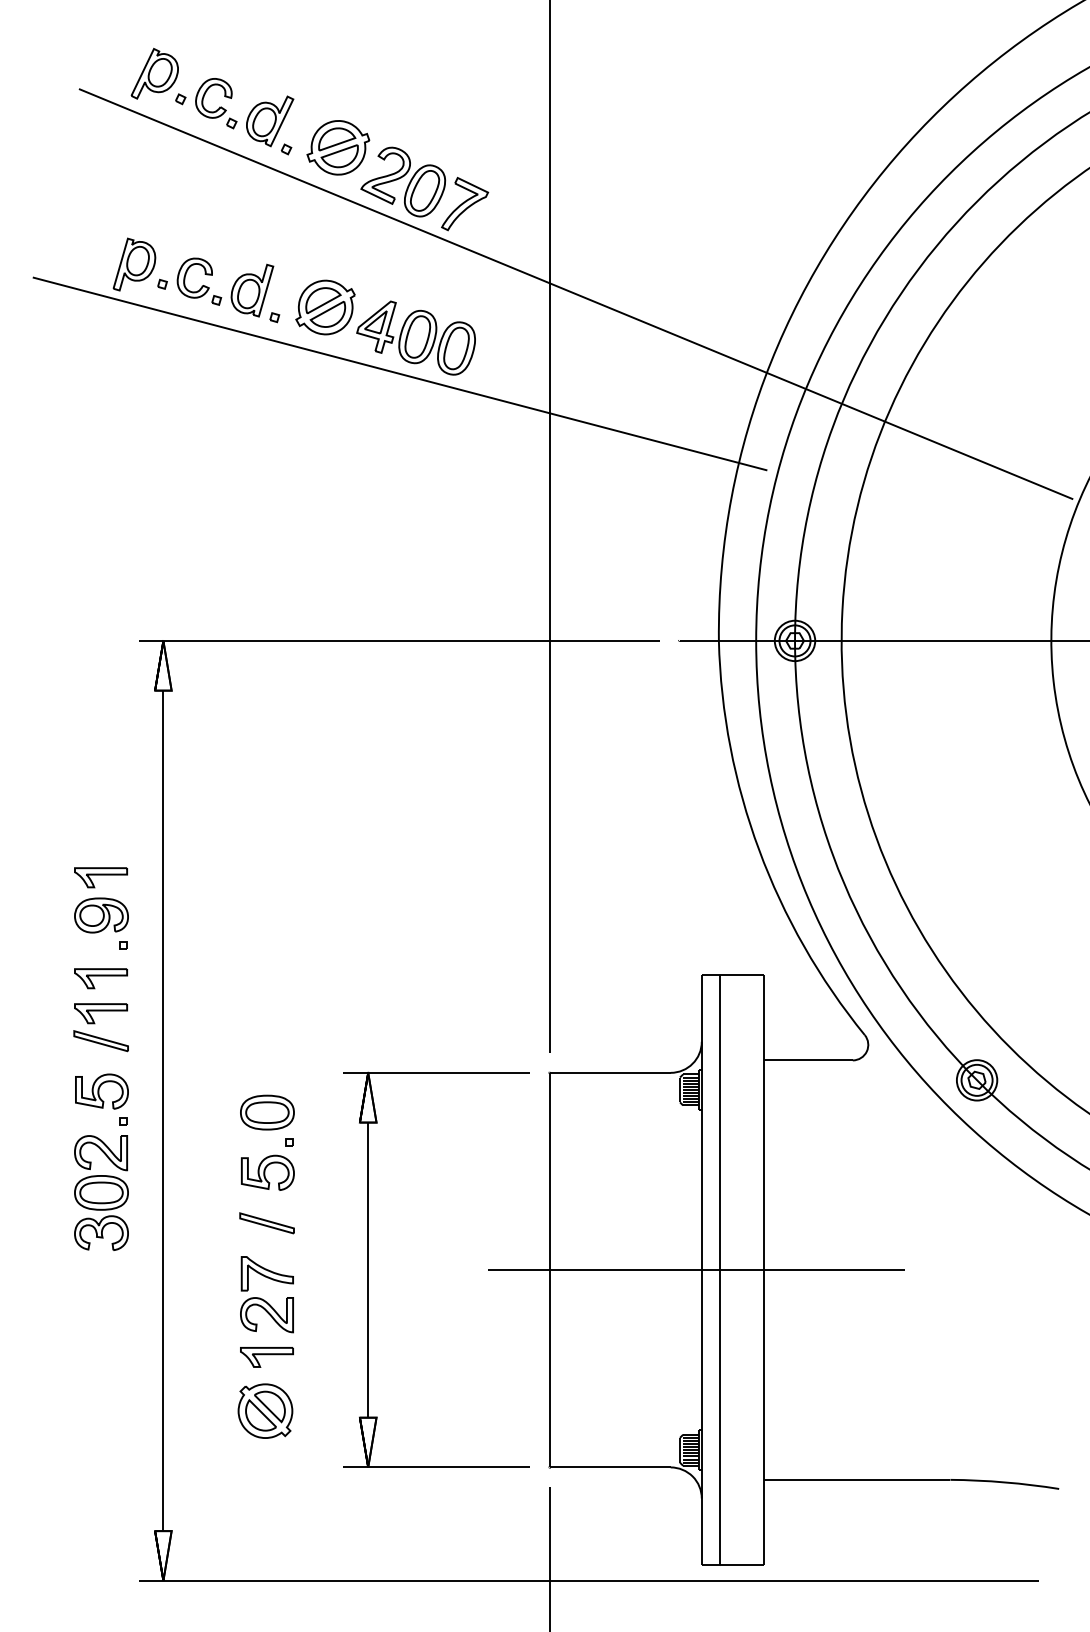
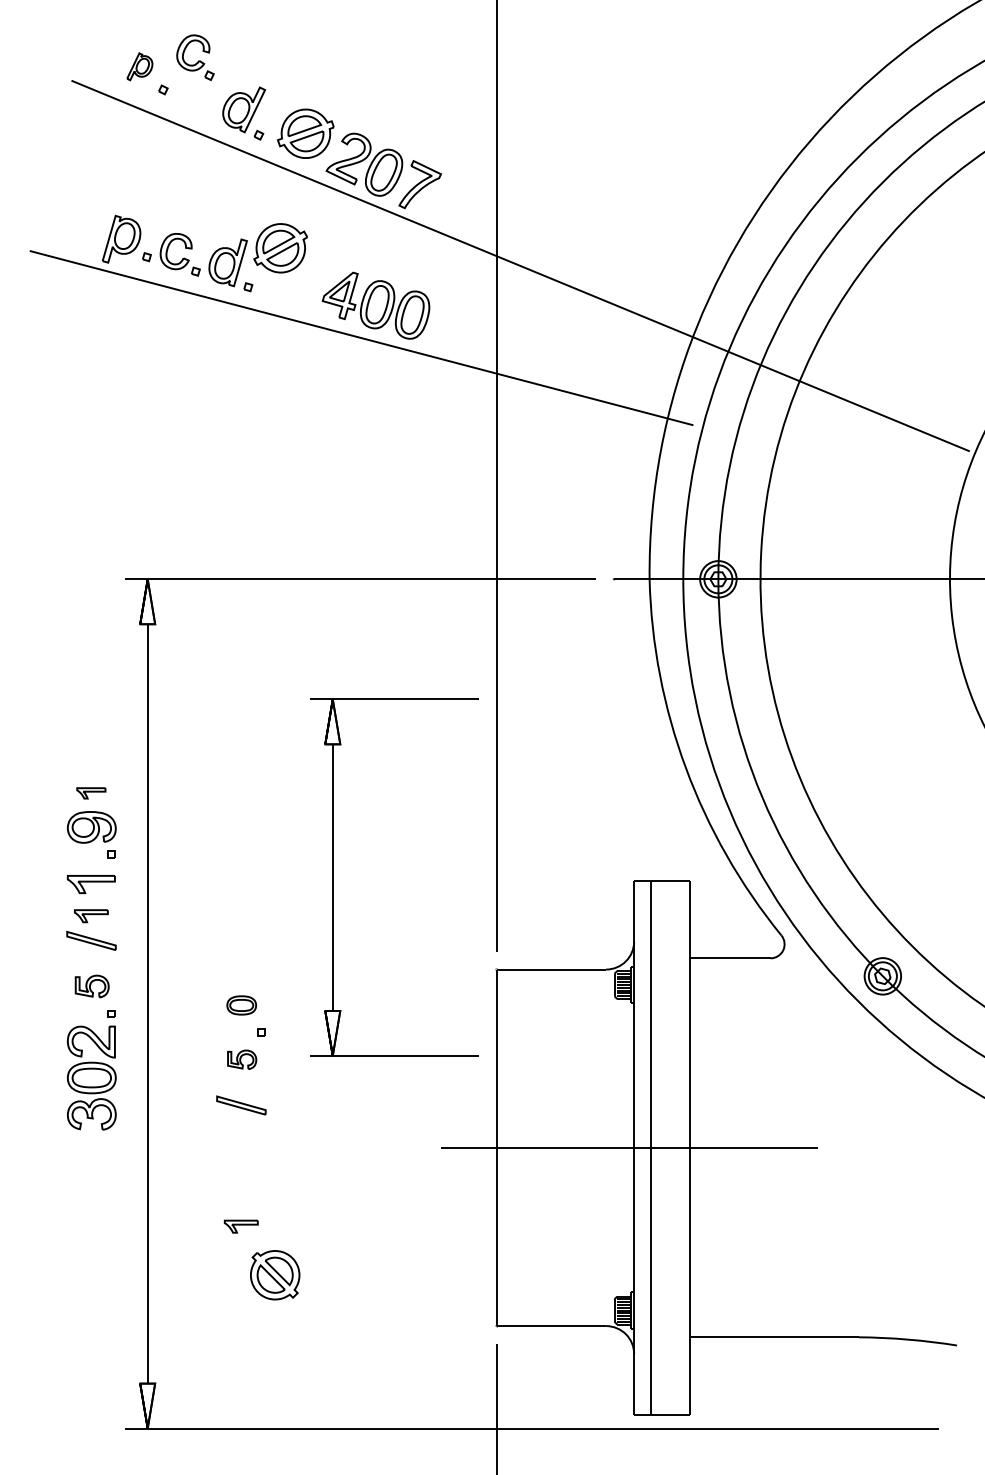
part: (154, 73) -> (139, 66), size x0.6
part: (216, 103) -> (195, 57), moved
part: (325, 307) -> (280, 248), moved
part: (100, 877) -> (90, 793), size x0.6
part: (100, 1013) -> (90, 915), size x0.7
part: (101, 1091) -> (91, 986), size x0.7
part: (267, 1112) -> (241, 1005), size x0.6
part: (267, 1172) -> (241, 1059), size x0.6
part: (368, 1269) -> (333, 877), moved
part: (266, 1294) -> (240, 1169), removed
part: (266, 1357) -> (240, 1226), size x0.7
part: (265, 1410) -> (275, 1274), moved

